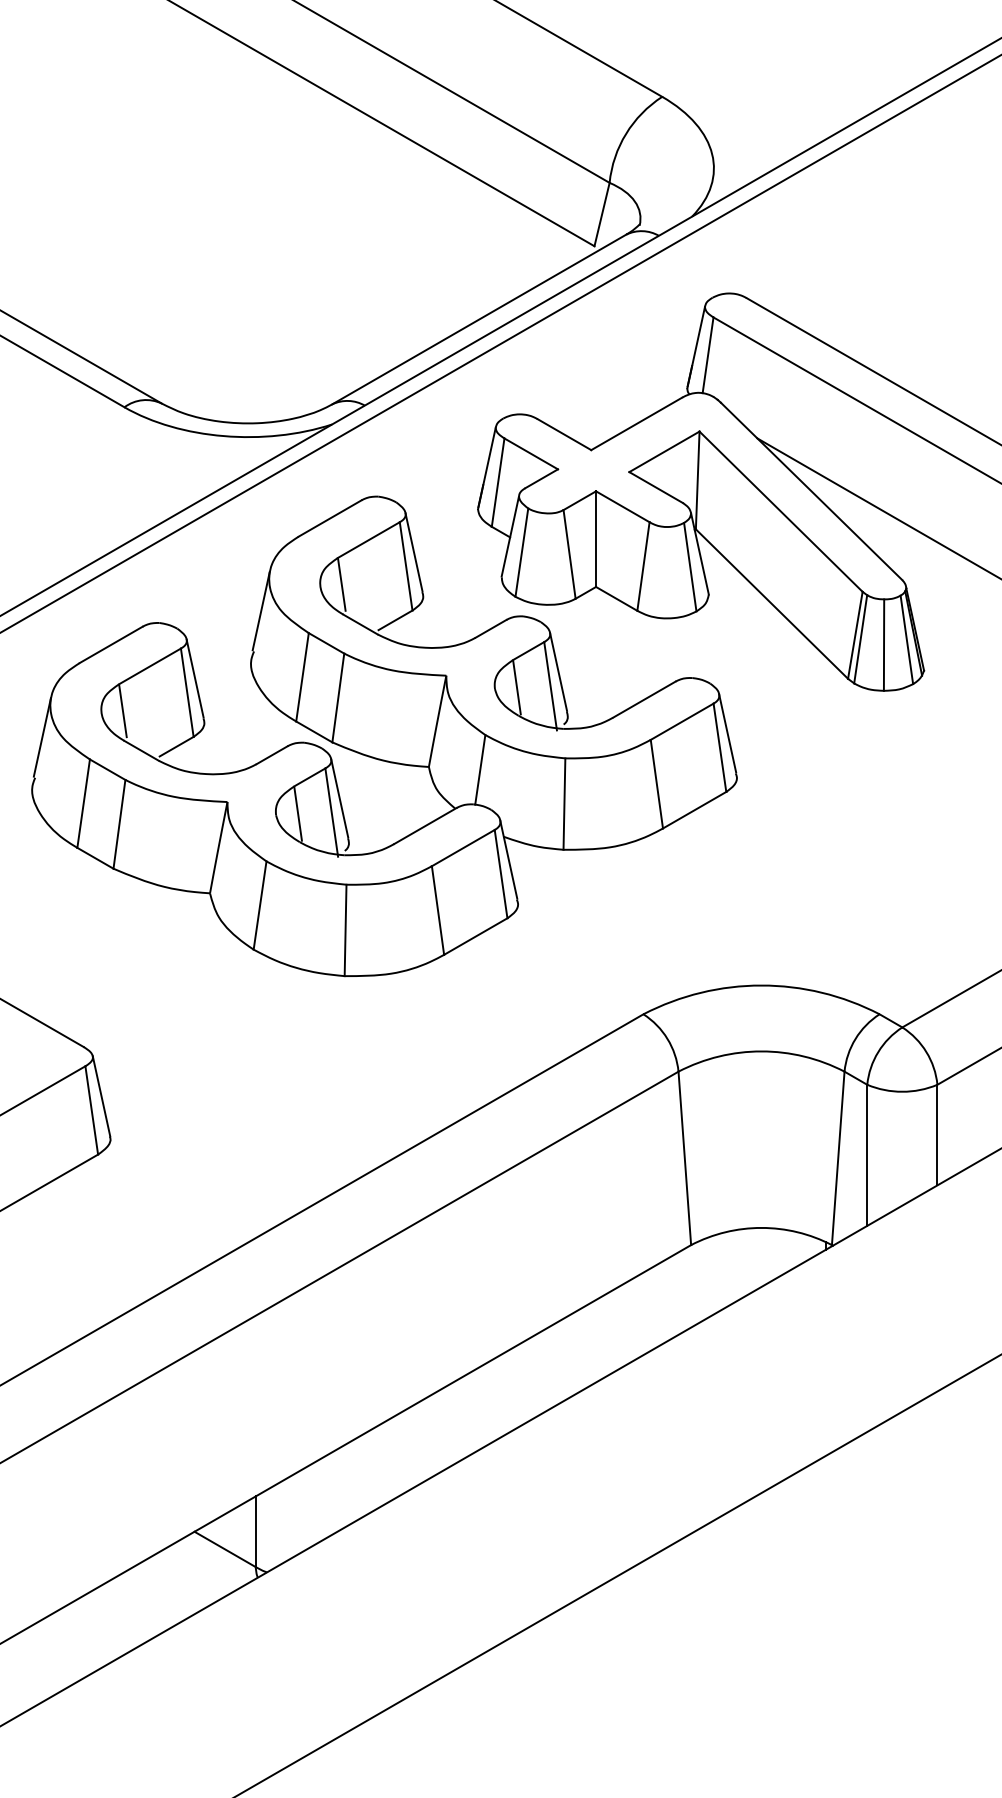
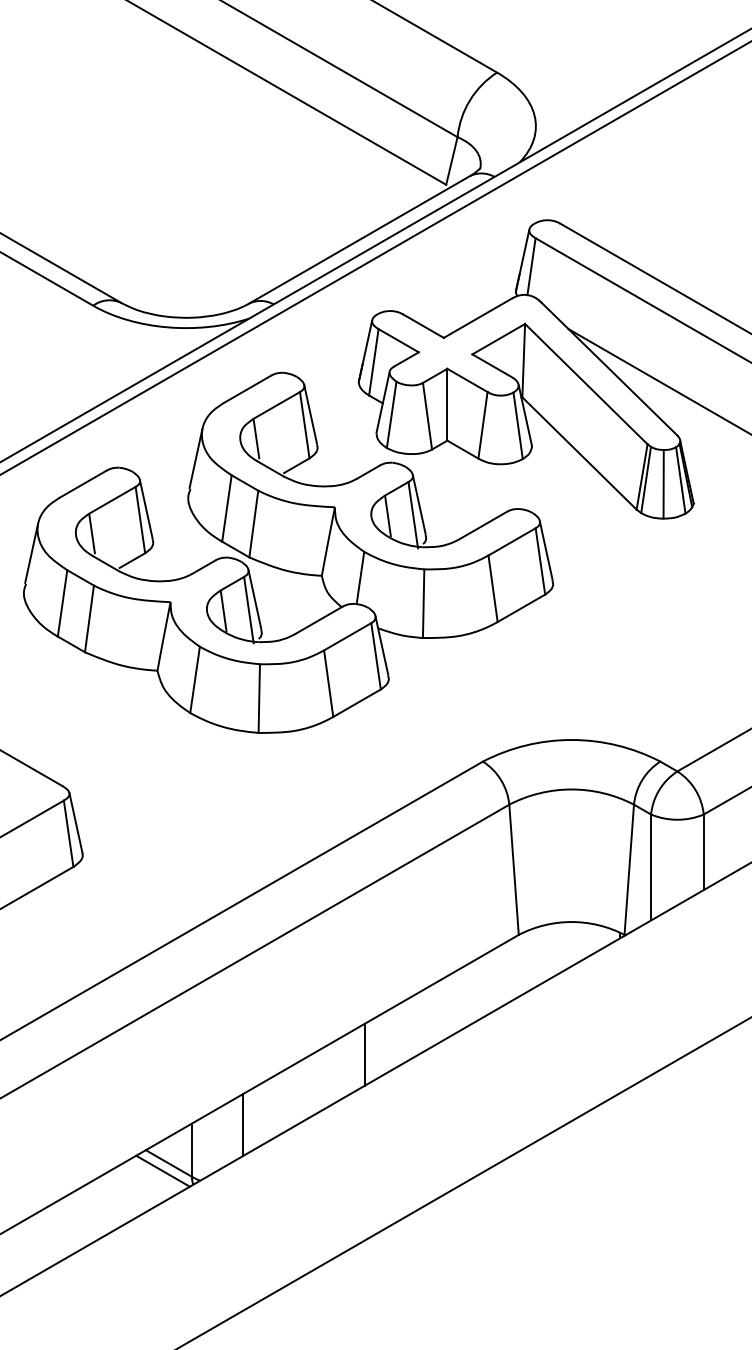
line: (486, 1404) -> (365, 1054), added
line: (323, 1498) -> (242, 1125), added
line: (217, 1559) -> (163, 1171), added

